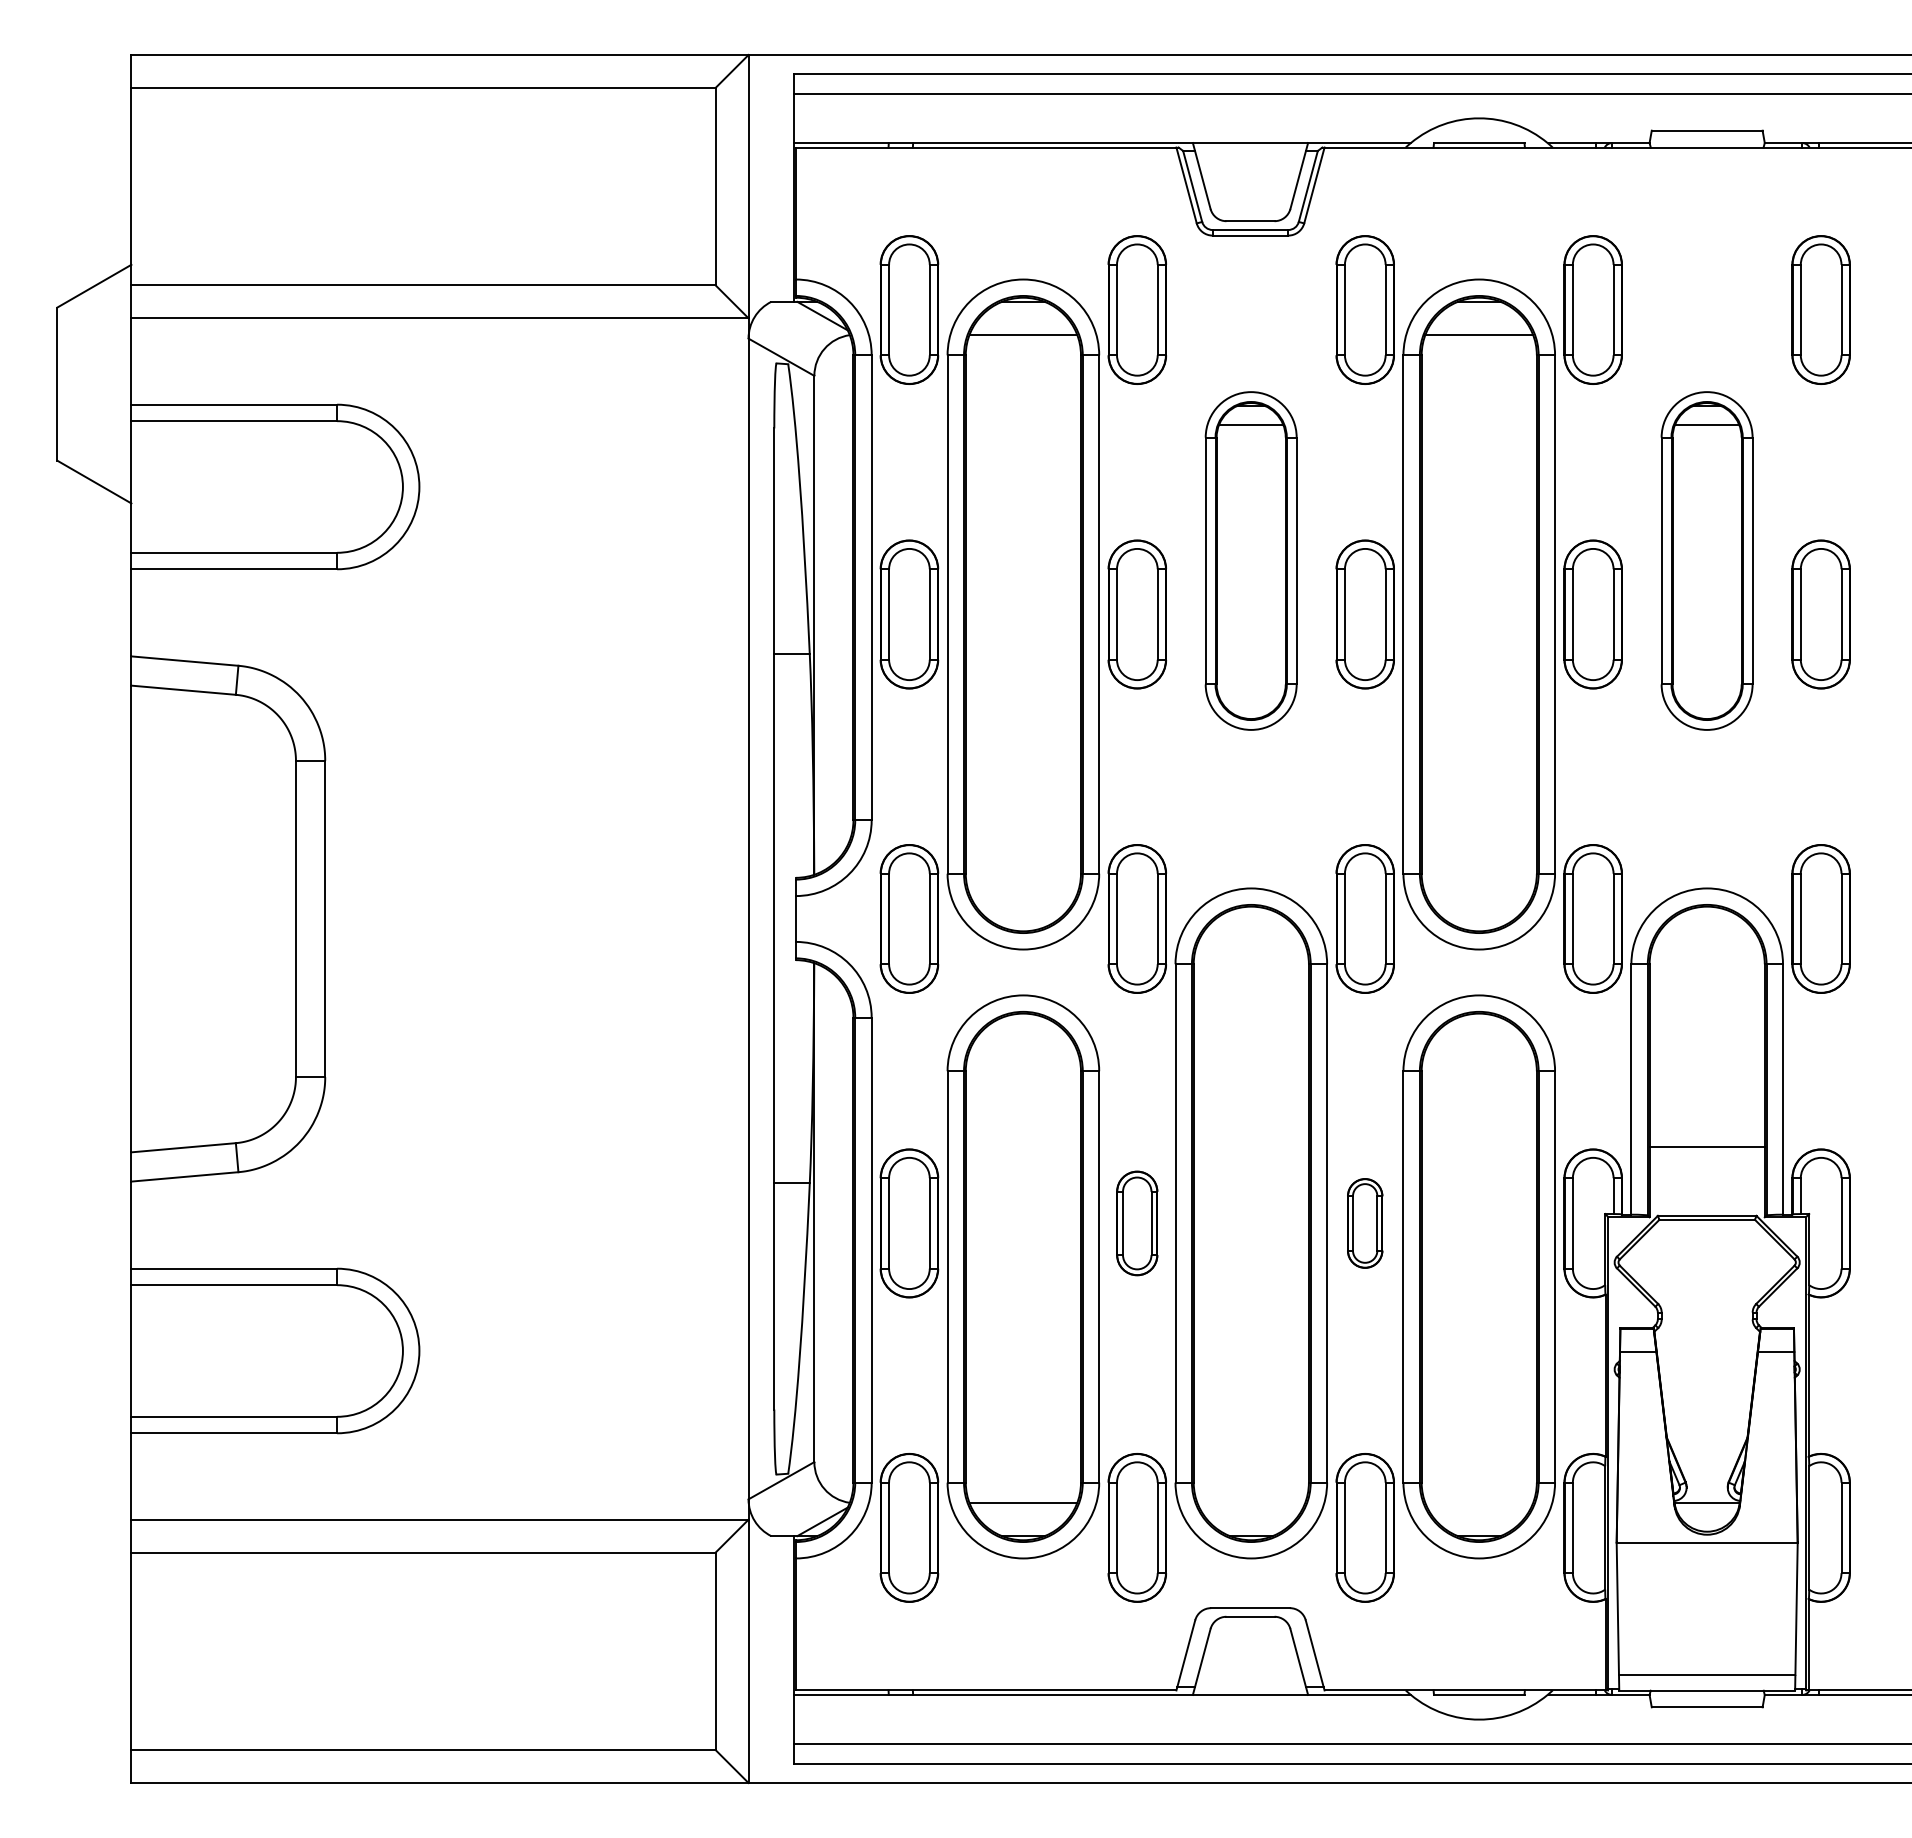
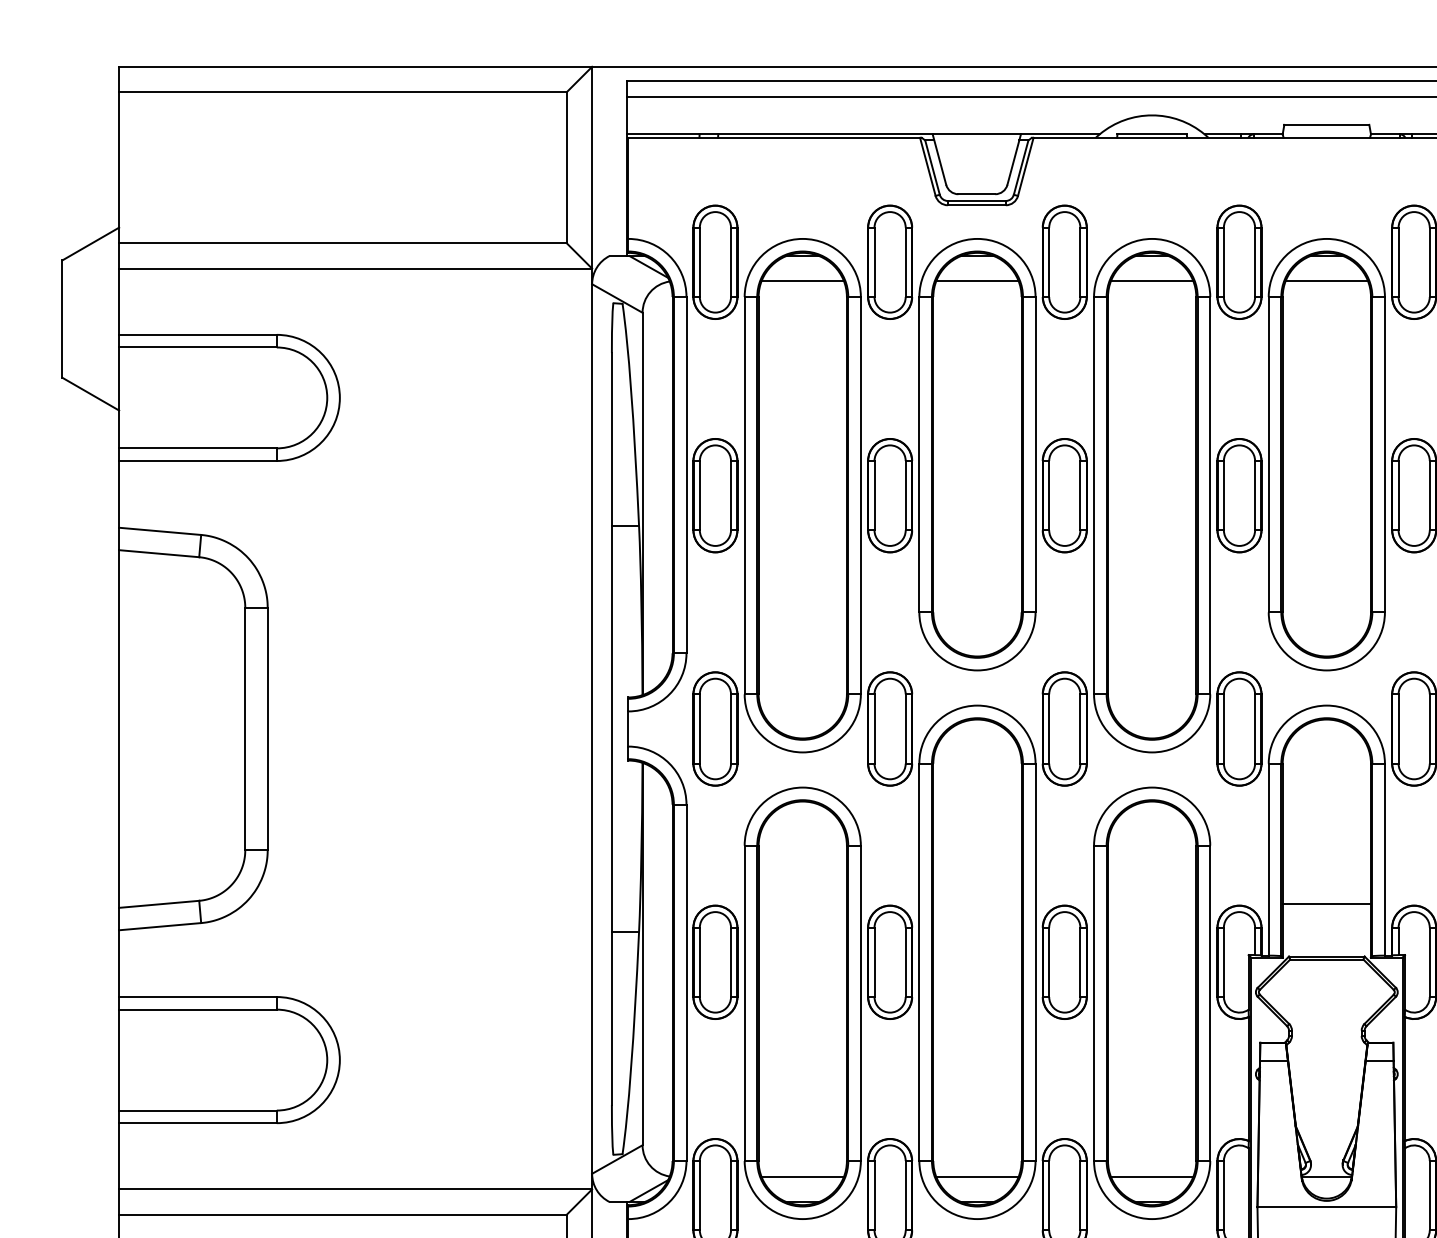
part: (1250, 560) -> (976, 454), size x1.67
part: (1706, 560) -> (1326, 454), size x1.67
part: (1136, 1223) -> (889, 962), size x1.43
part: (1364, 1223) -> (1064, 962), size x1.67
line: (1251, 1503) -> (977, 1176), added
line: (1479, 1503) -> (1152, 1176), added

